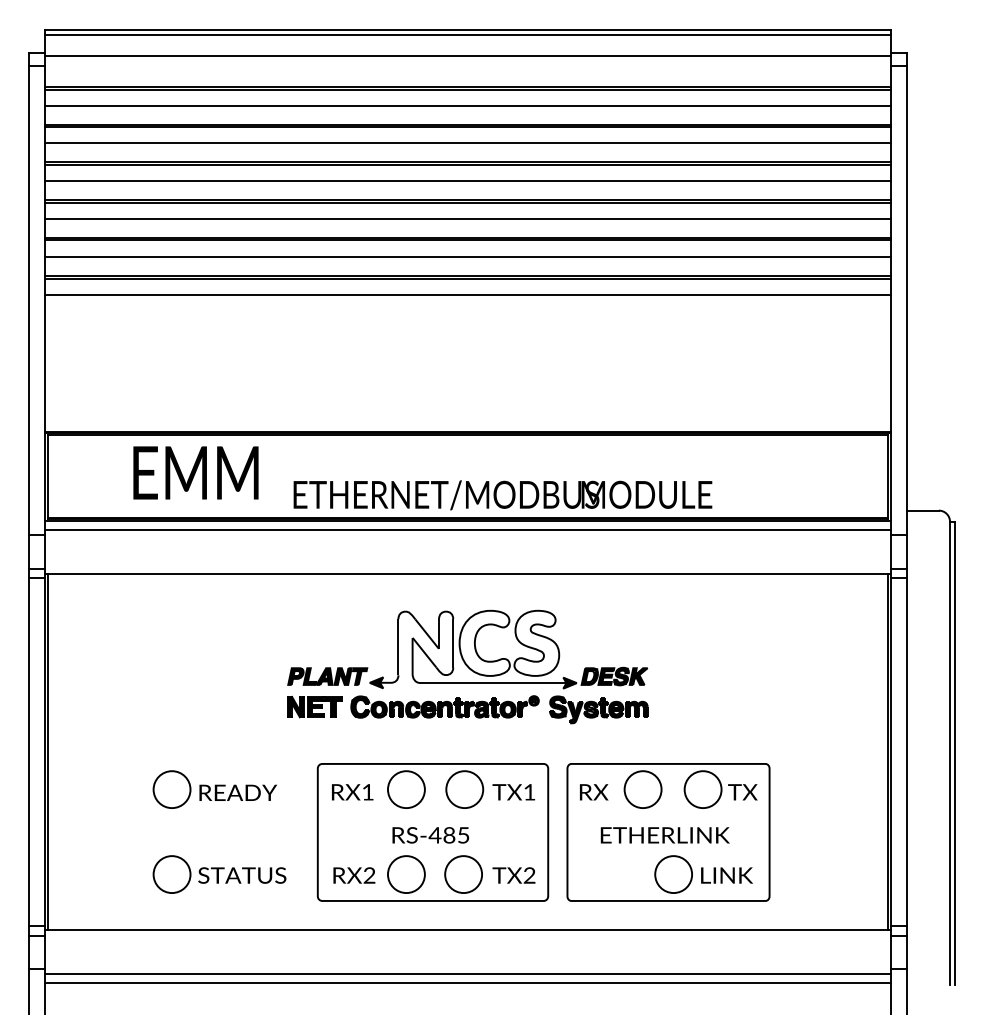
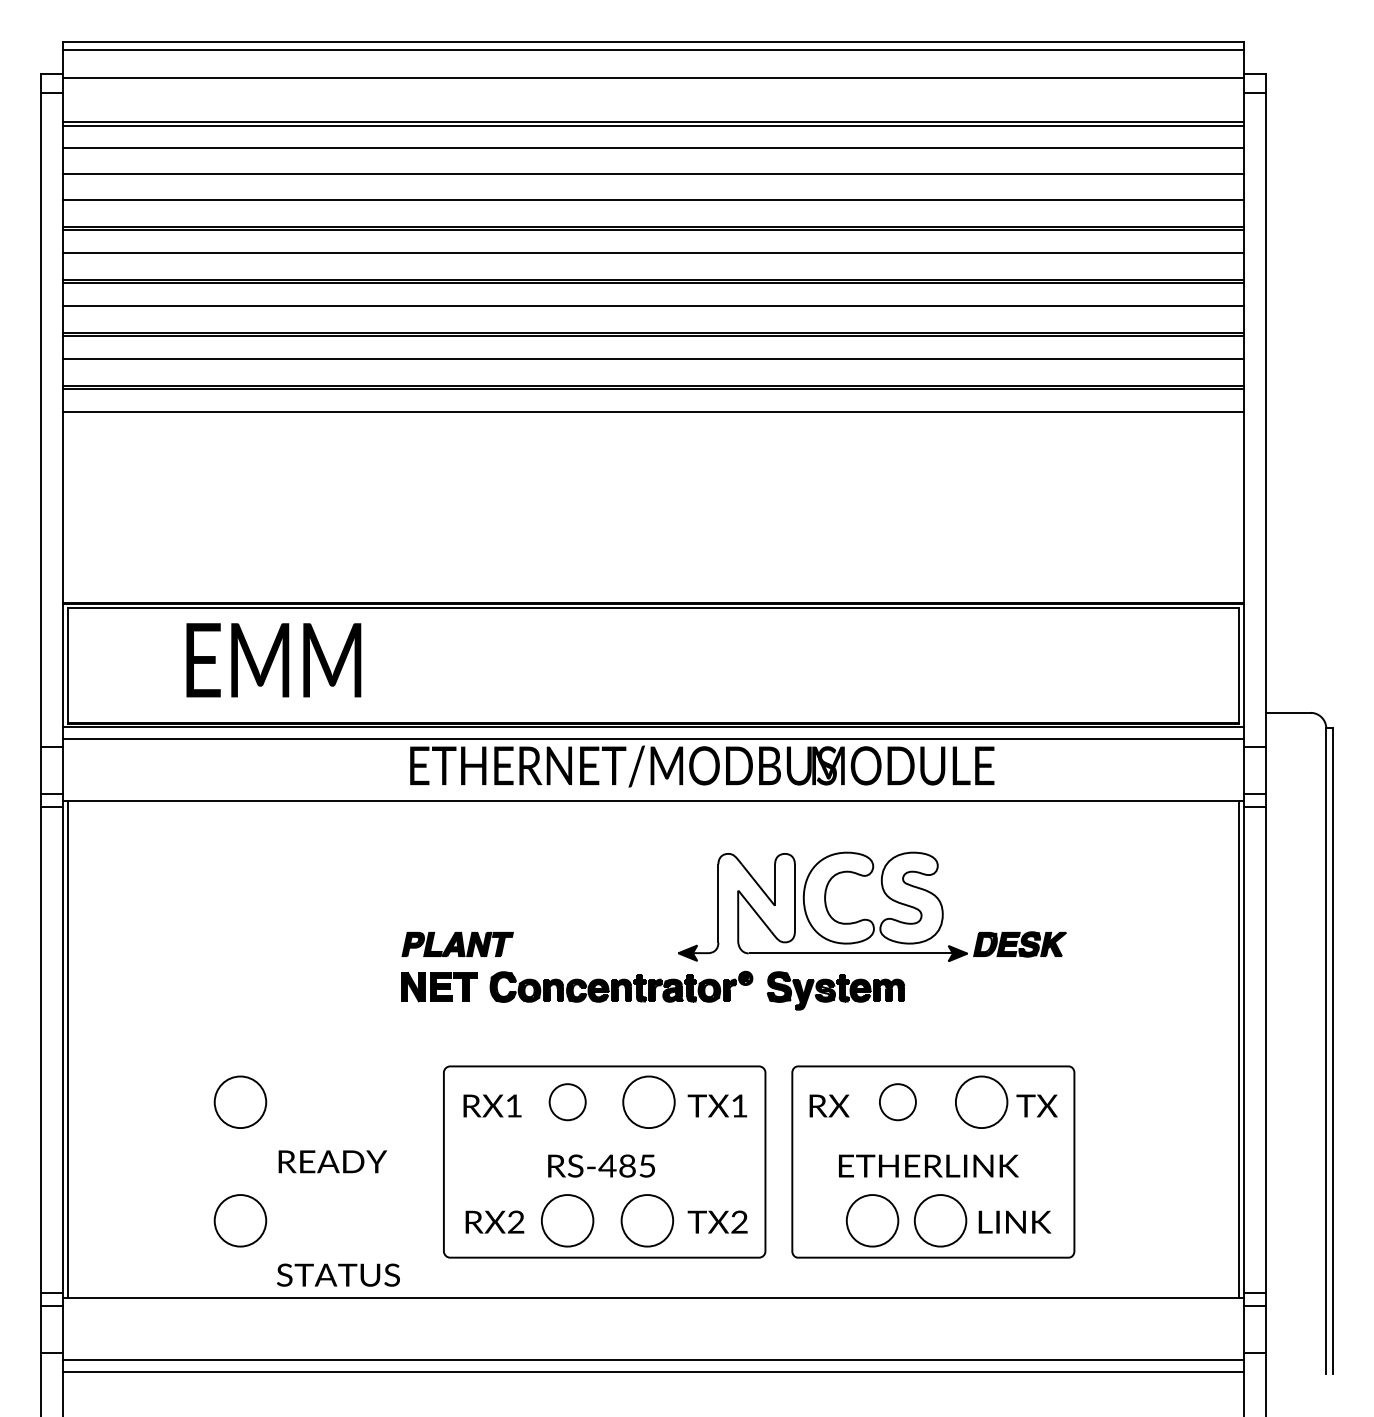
line: (467, 127) -> (653, 178), removed
text: (503, 495) -> (702, 766), moved
part: (506, 658) -> (869, 919), moved
part: (406, 789) -> (567, 1101), size x0.7
part: (642, 789) -> (897, 1101), size x0.7
text: (238, 792) -> (332, 1161), moved
part: (624, 874) -> (872, 1220), added
text: (242, 875) -> (338, 1274), moved

